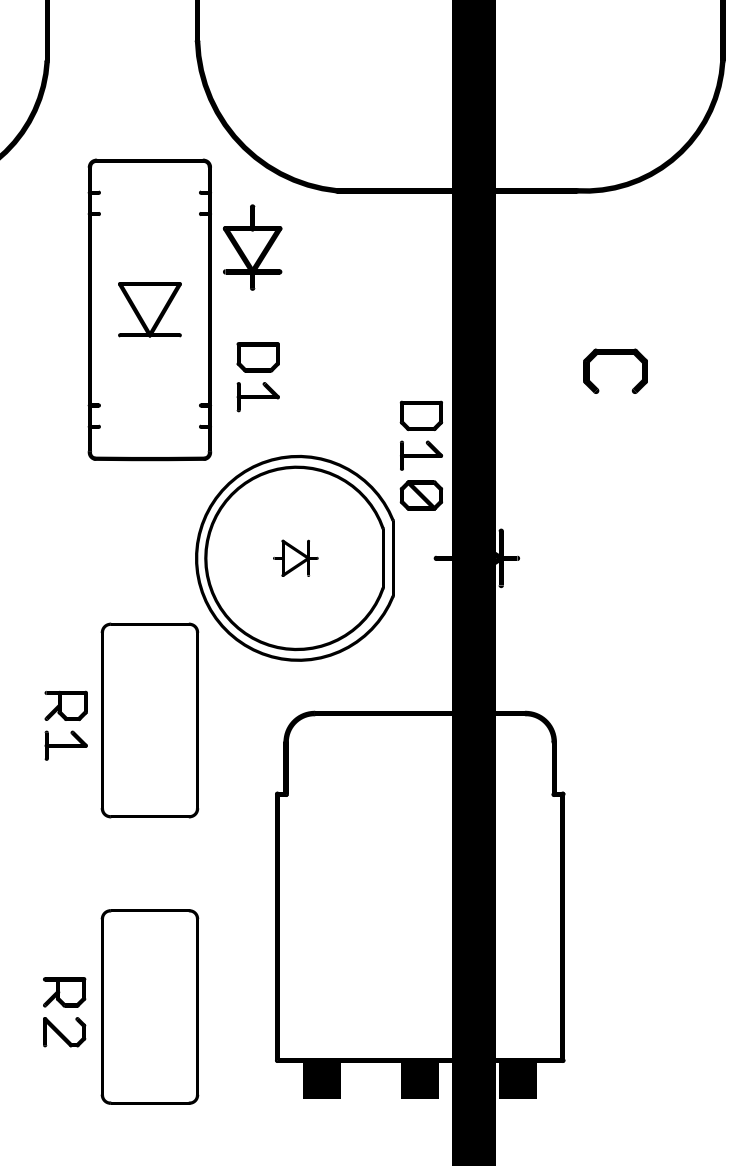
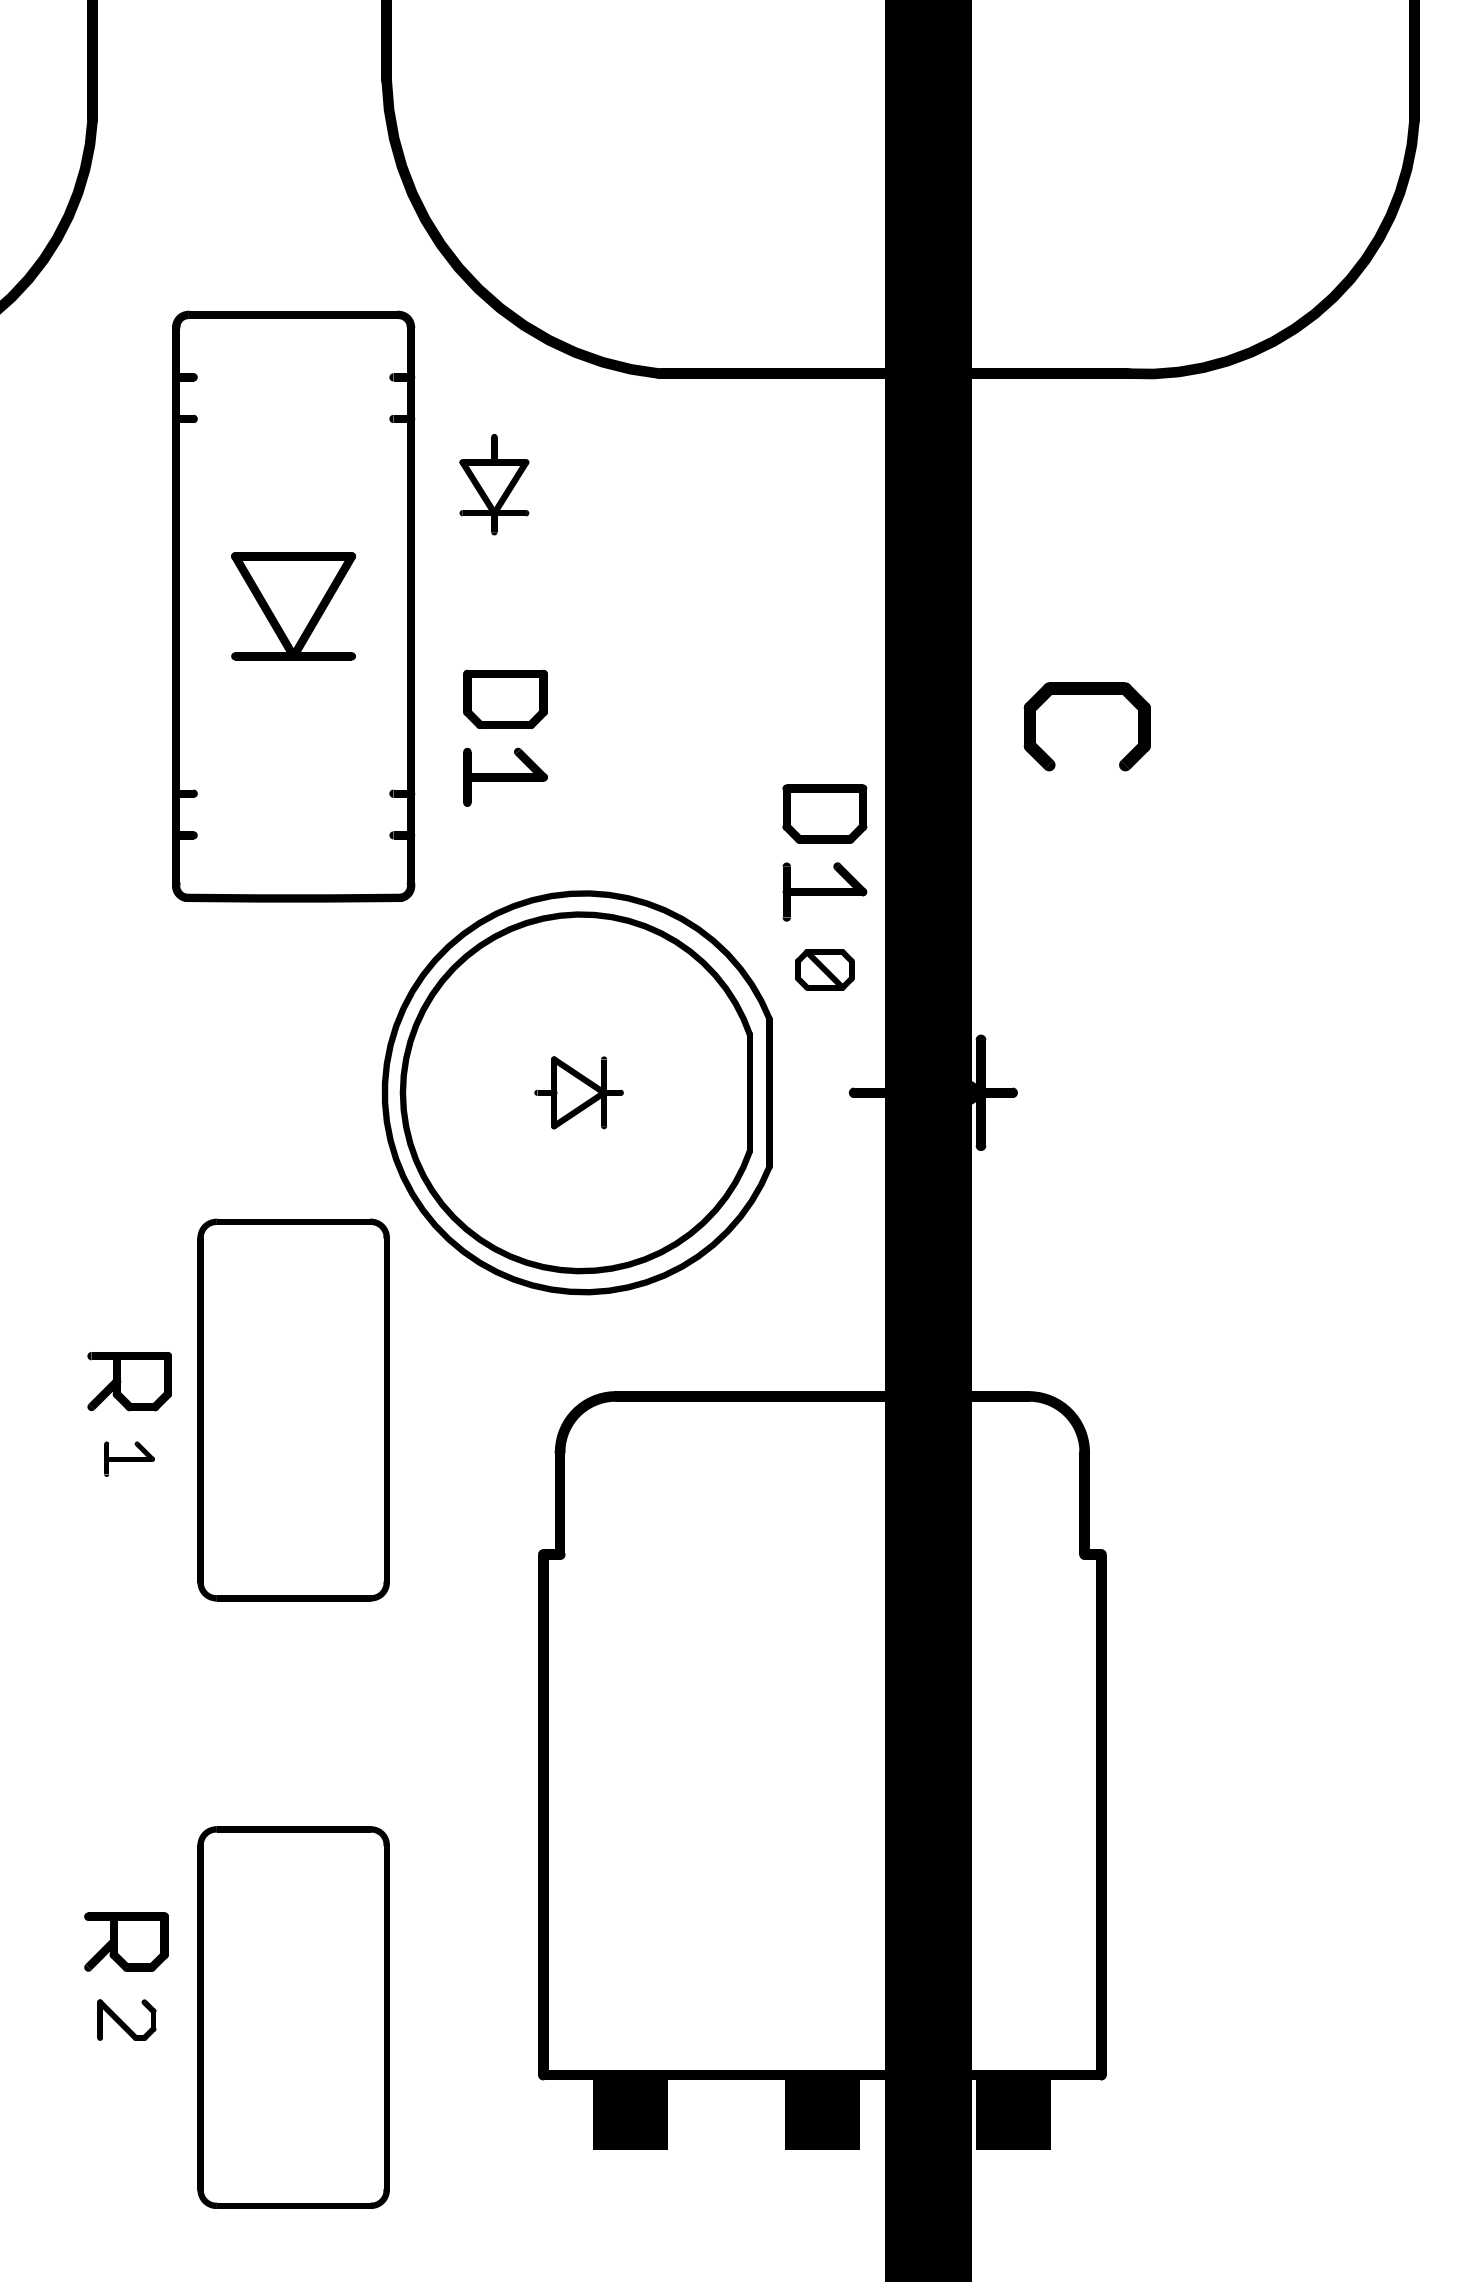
part: (252, 247) -> (494, 484), size x0.6
part: (615, 354) -> (1087, 693), moved
part: (421, 495) -> (824, 969), size x0.7
part: (65, 745) -> (128, 1458), size x0.6
part: (149, 1006) -> (292, 2016), moved
part: (64, 1032) -> (126, 2020), size x0.7

